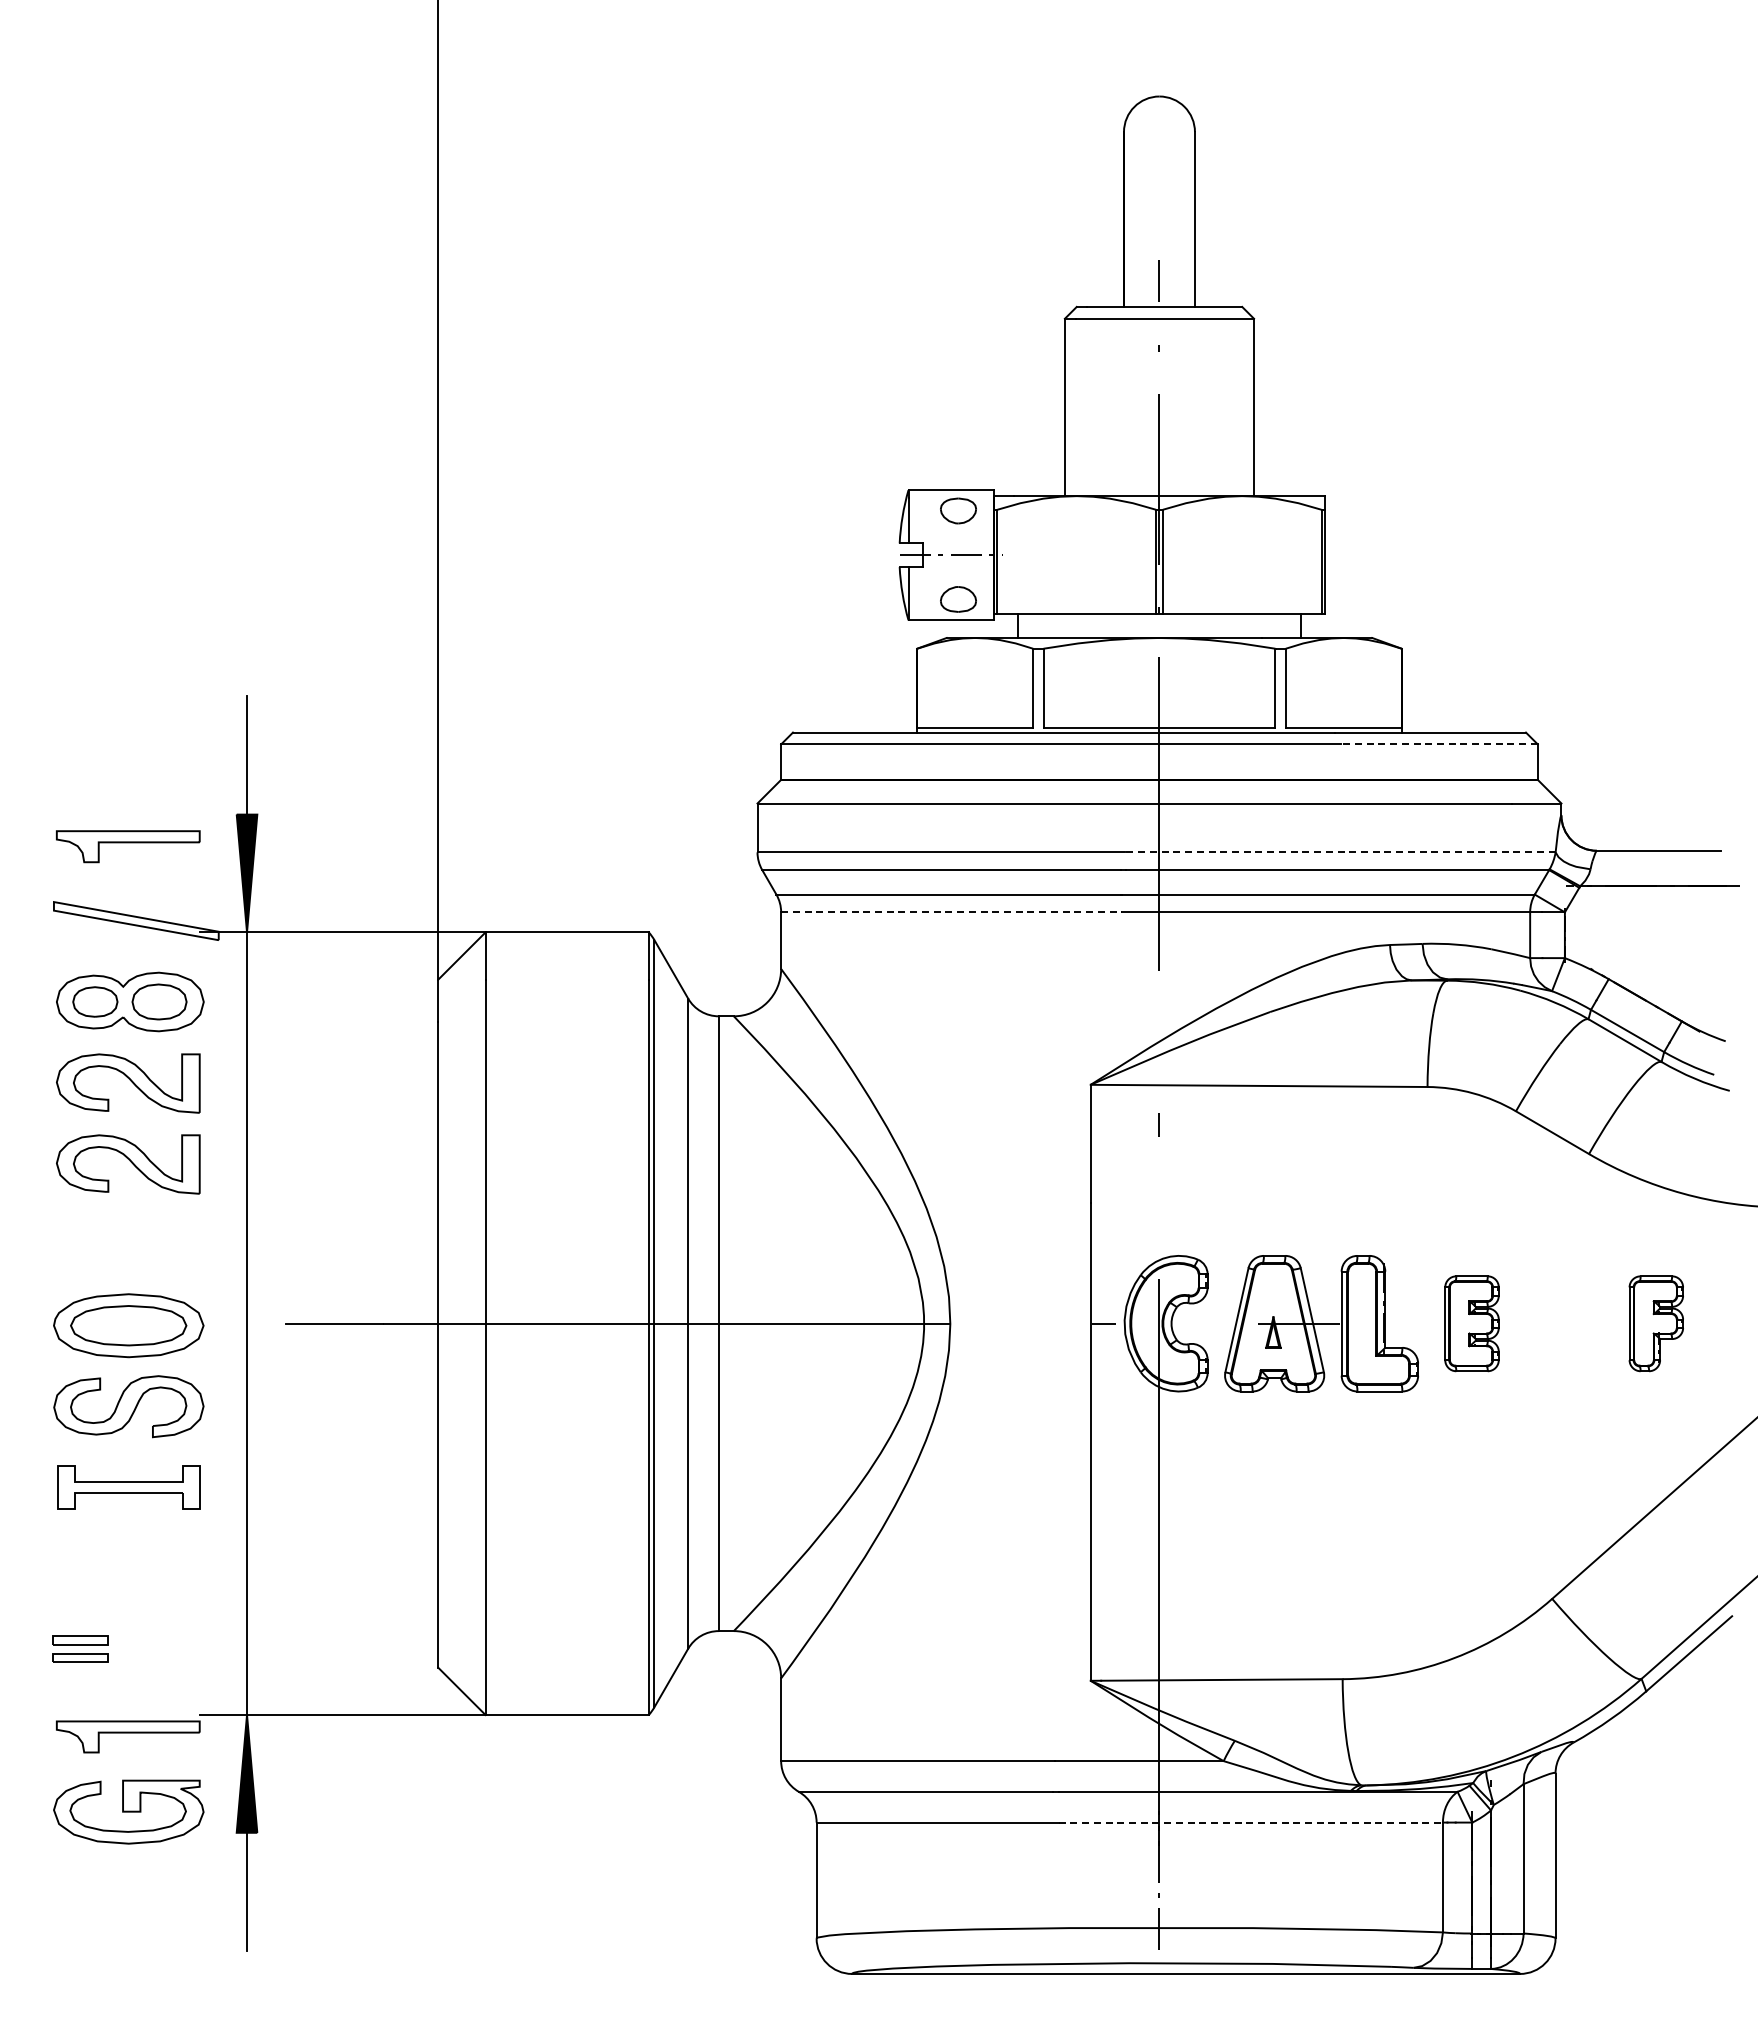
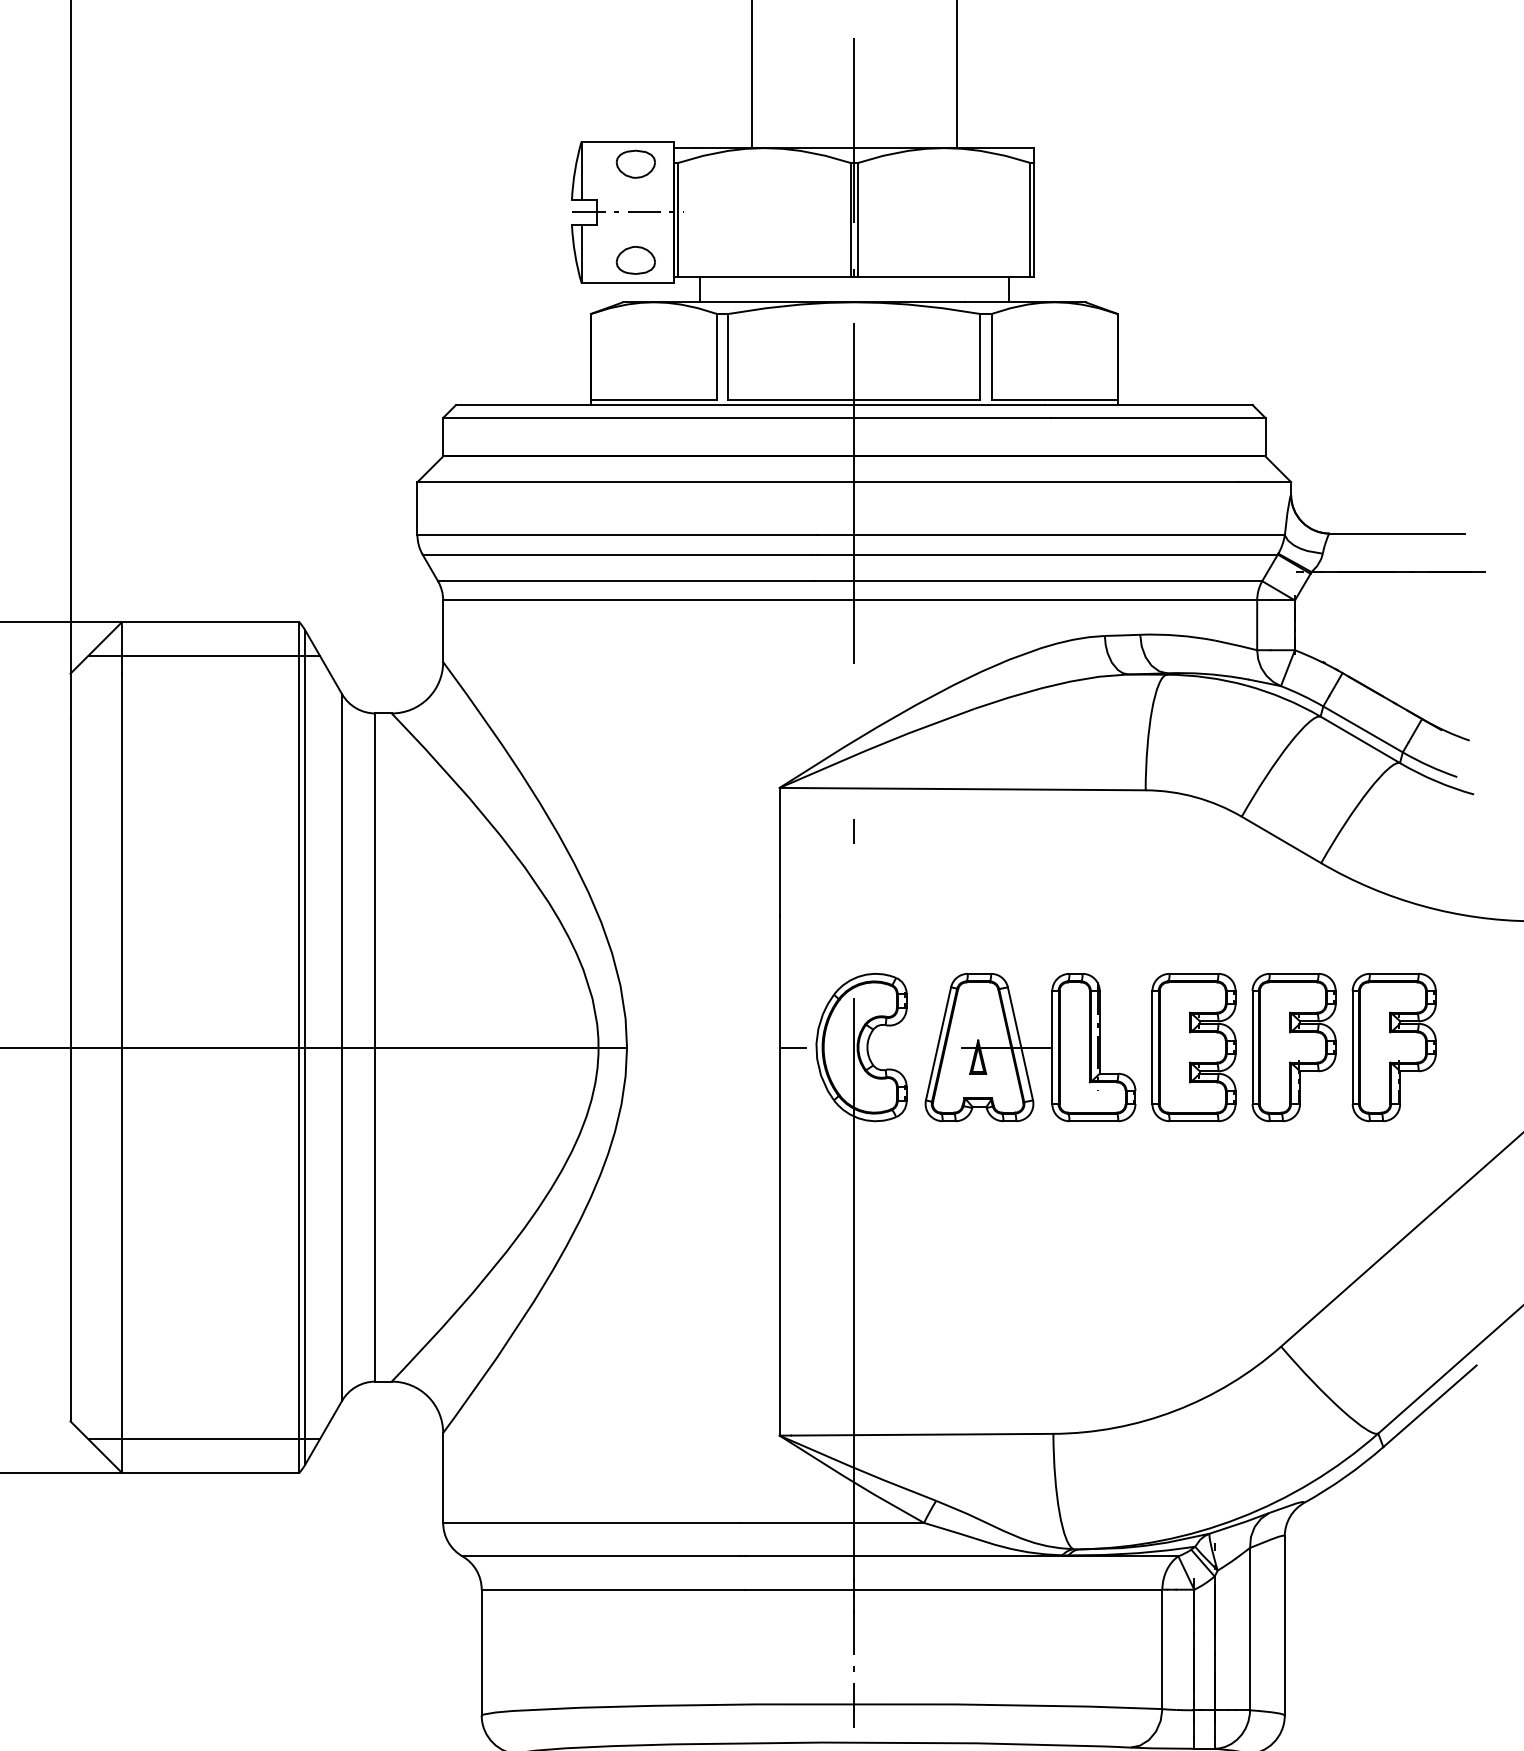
line: (1438, 744) -> (1157, 418), dashed -> solid
line: (1340, 852) -> (1051, 535), dashed -> solid
line: (951, 912) -> (628, 600), dashed -> solid
line: (560, 963) -> (203, 656), added
part: (1471, 1323) -> (1193, 1047), size x1.43
part: (1564, 1323) -> (1294, 1047), added
part: (1656, 1323) -> (1394, 1047), size x1.43
line: (560, 1684) -> (203, 1439), added
line: (1251, 1822) -> (954, 1589), dashed -> solid

